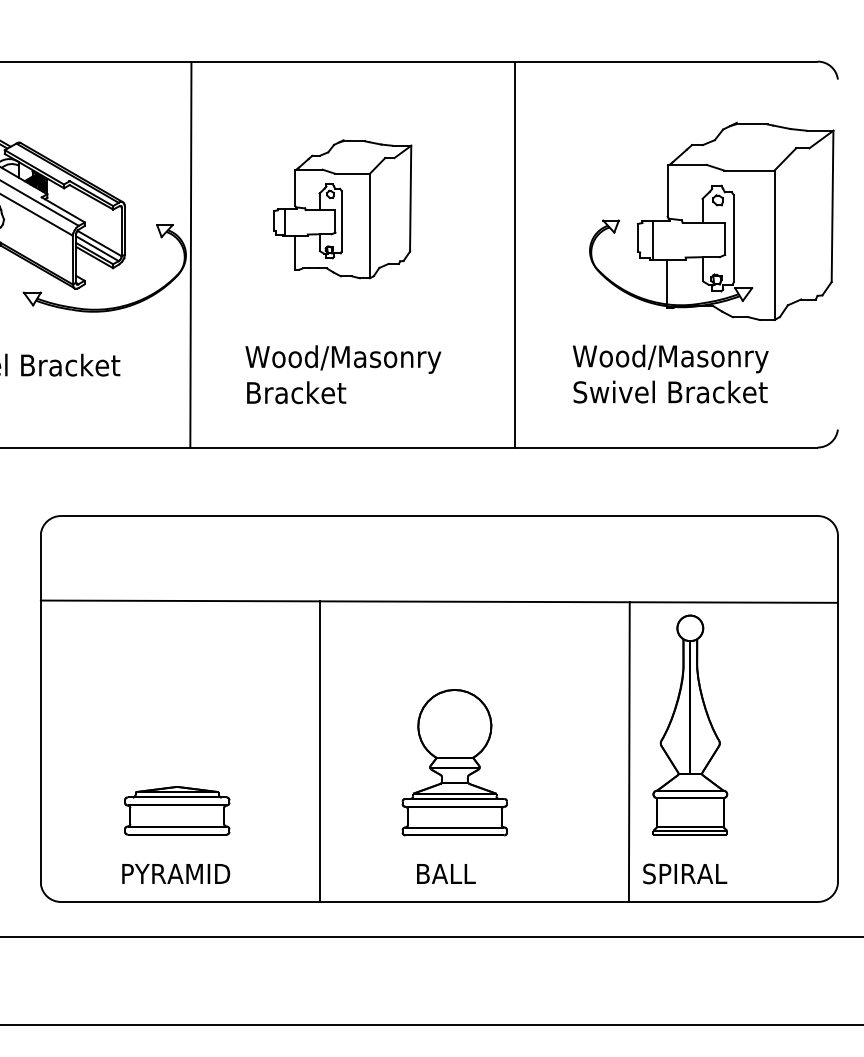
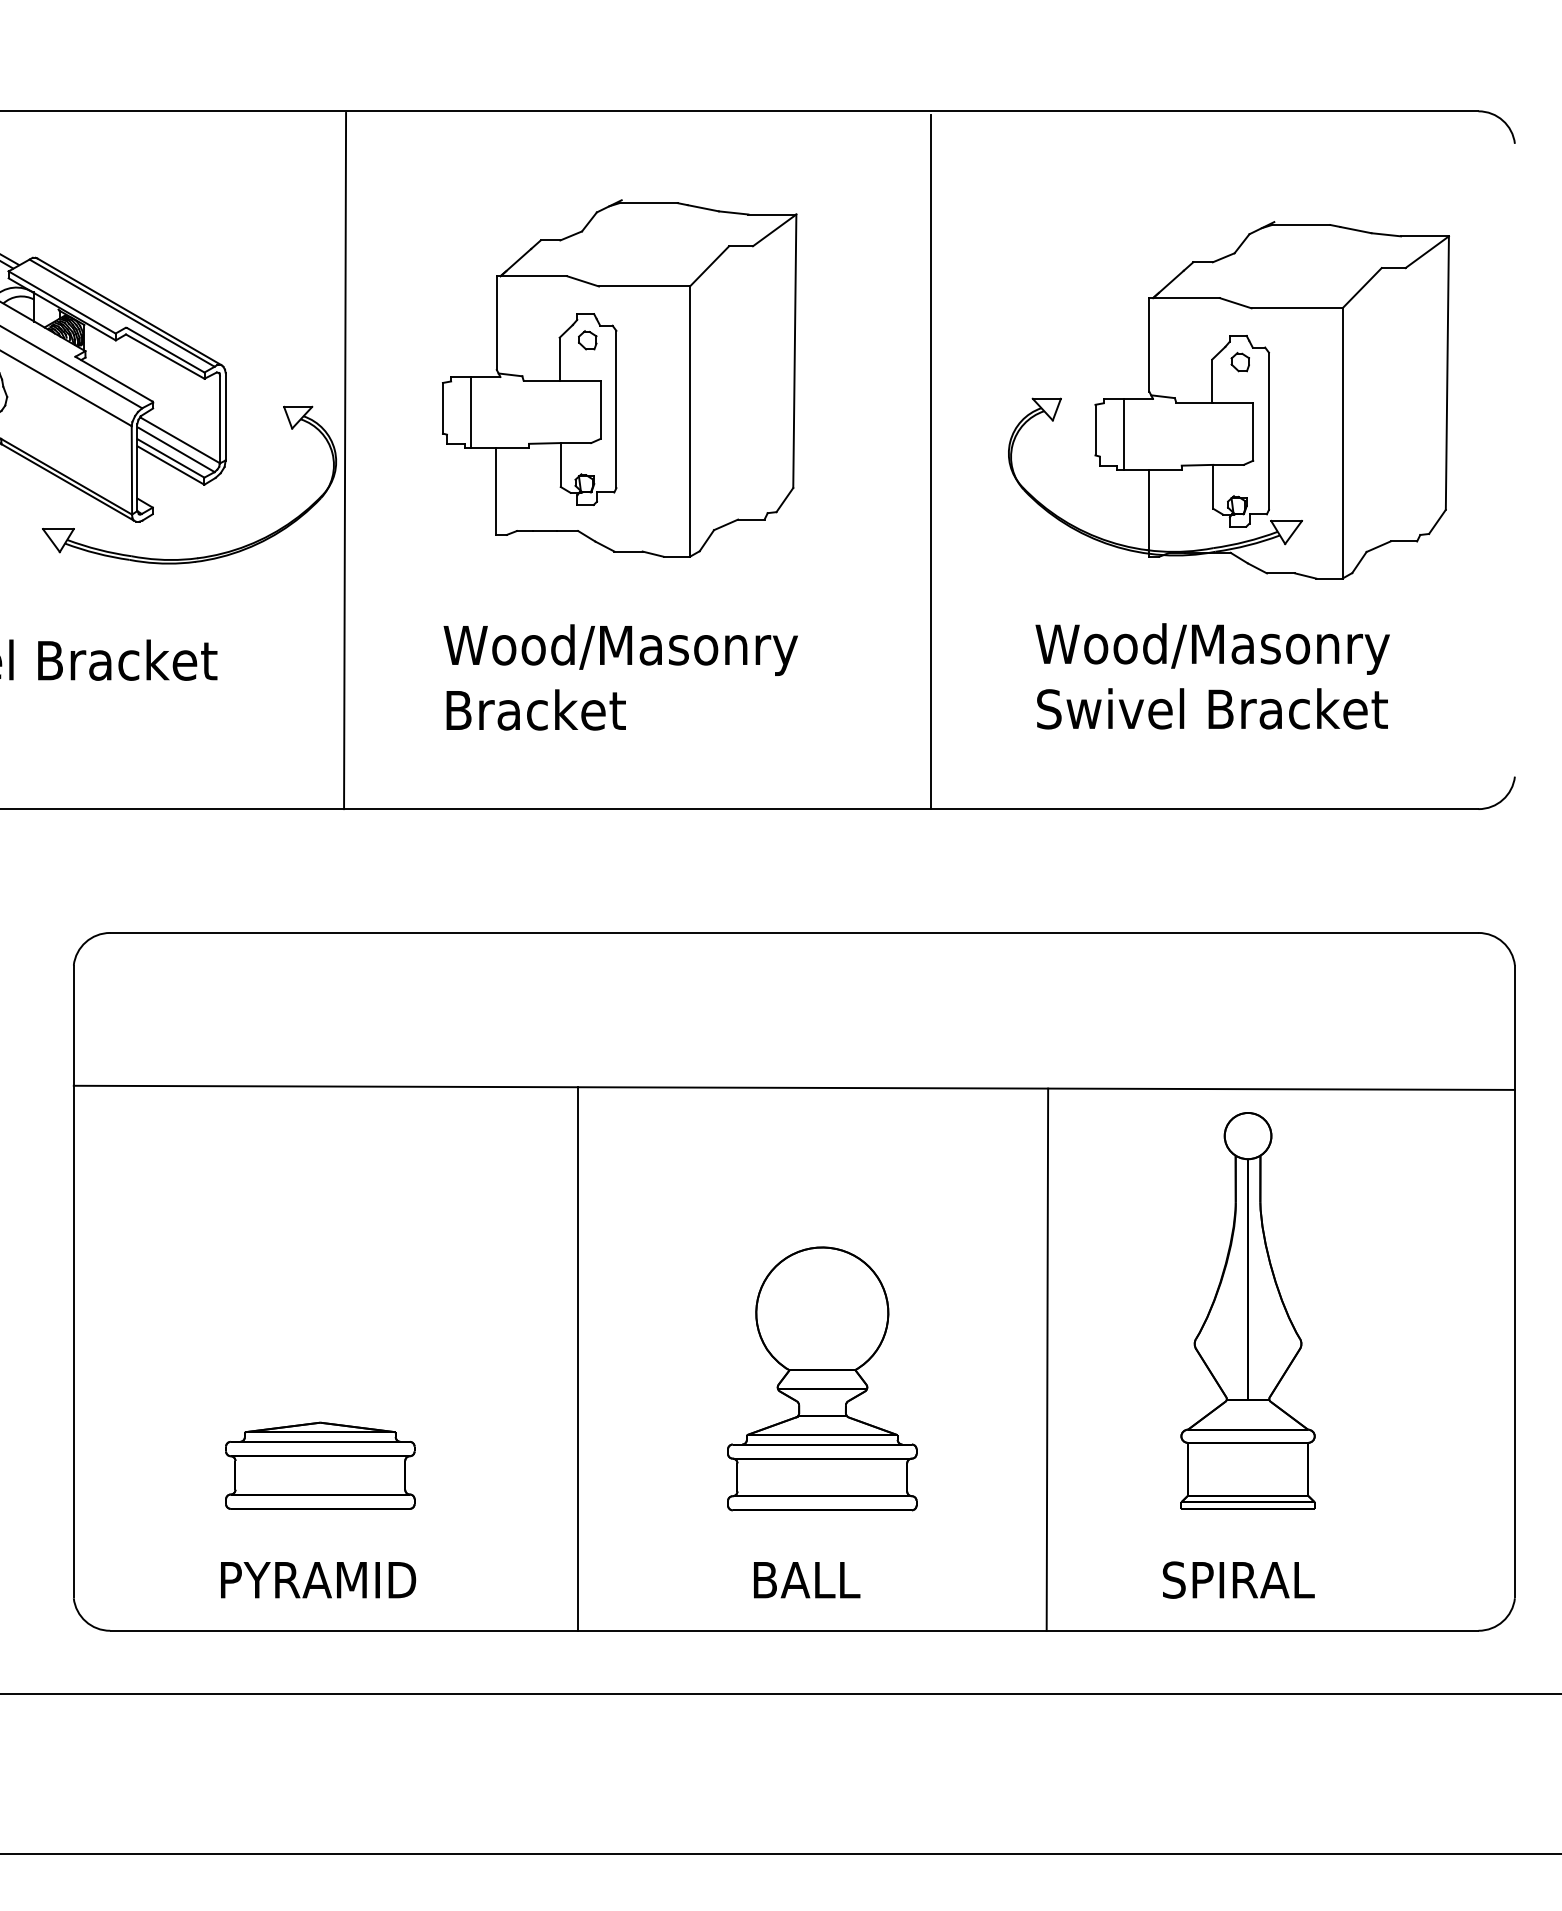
part: (342, 208) -> (619, 376), size x1.43
part: (711, 221) -> (1228, 400), moved
line: (628, 751) -> (1045, 1358), moved

